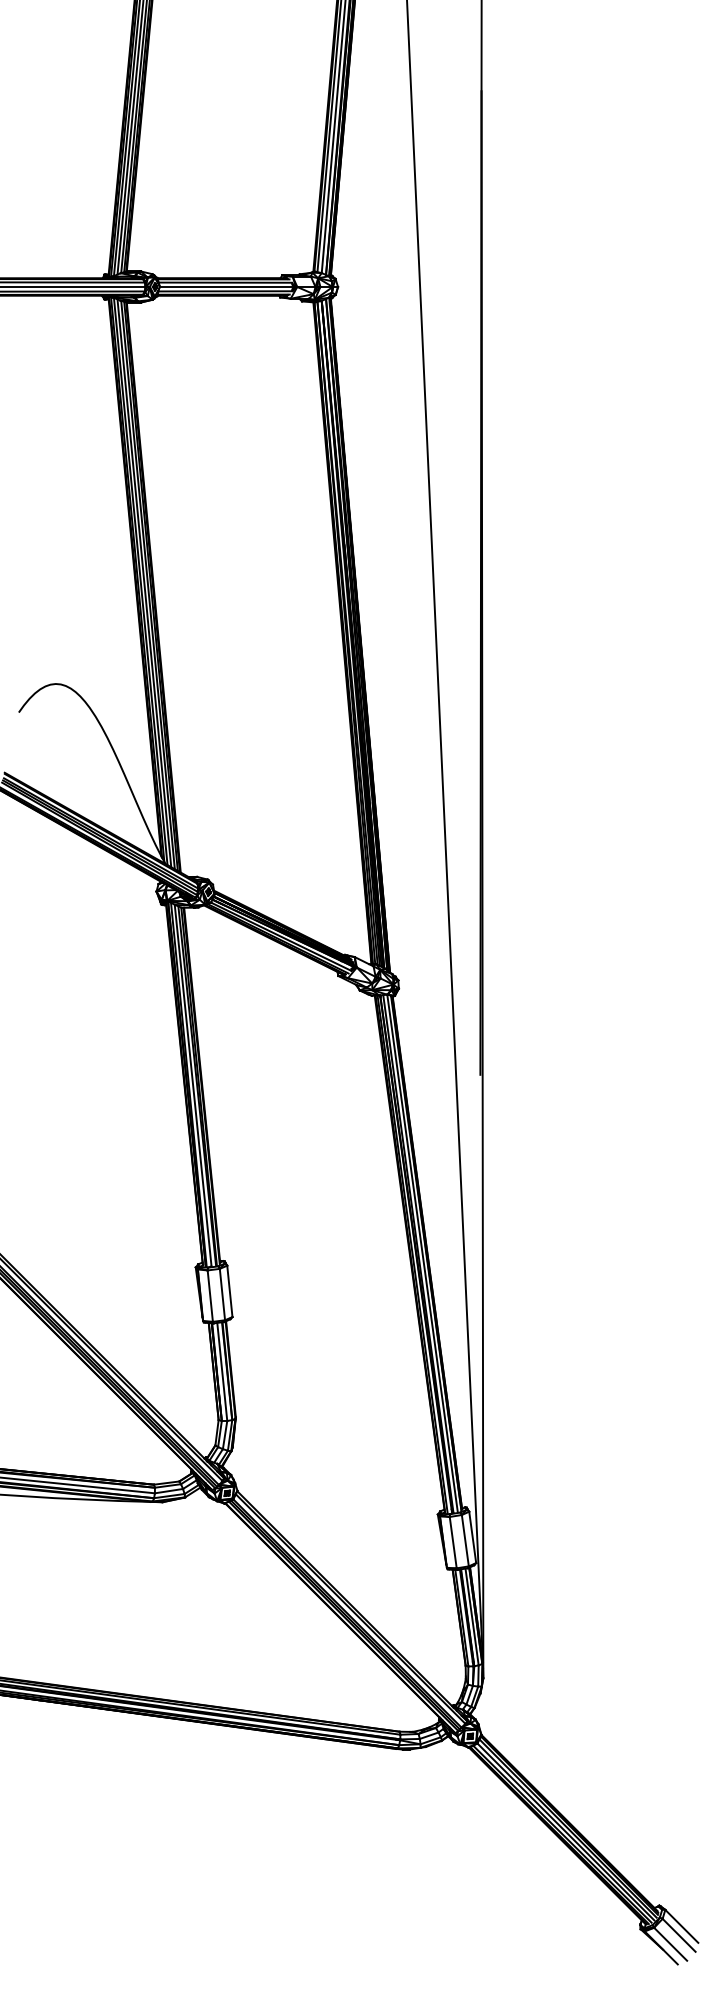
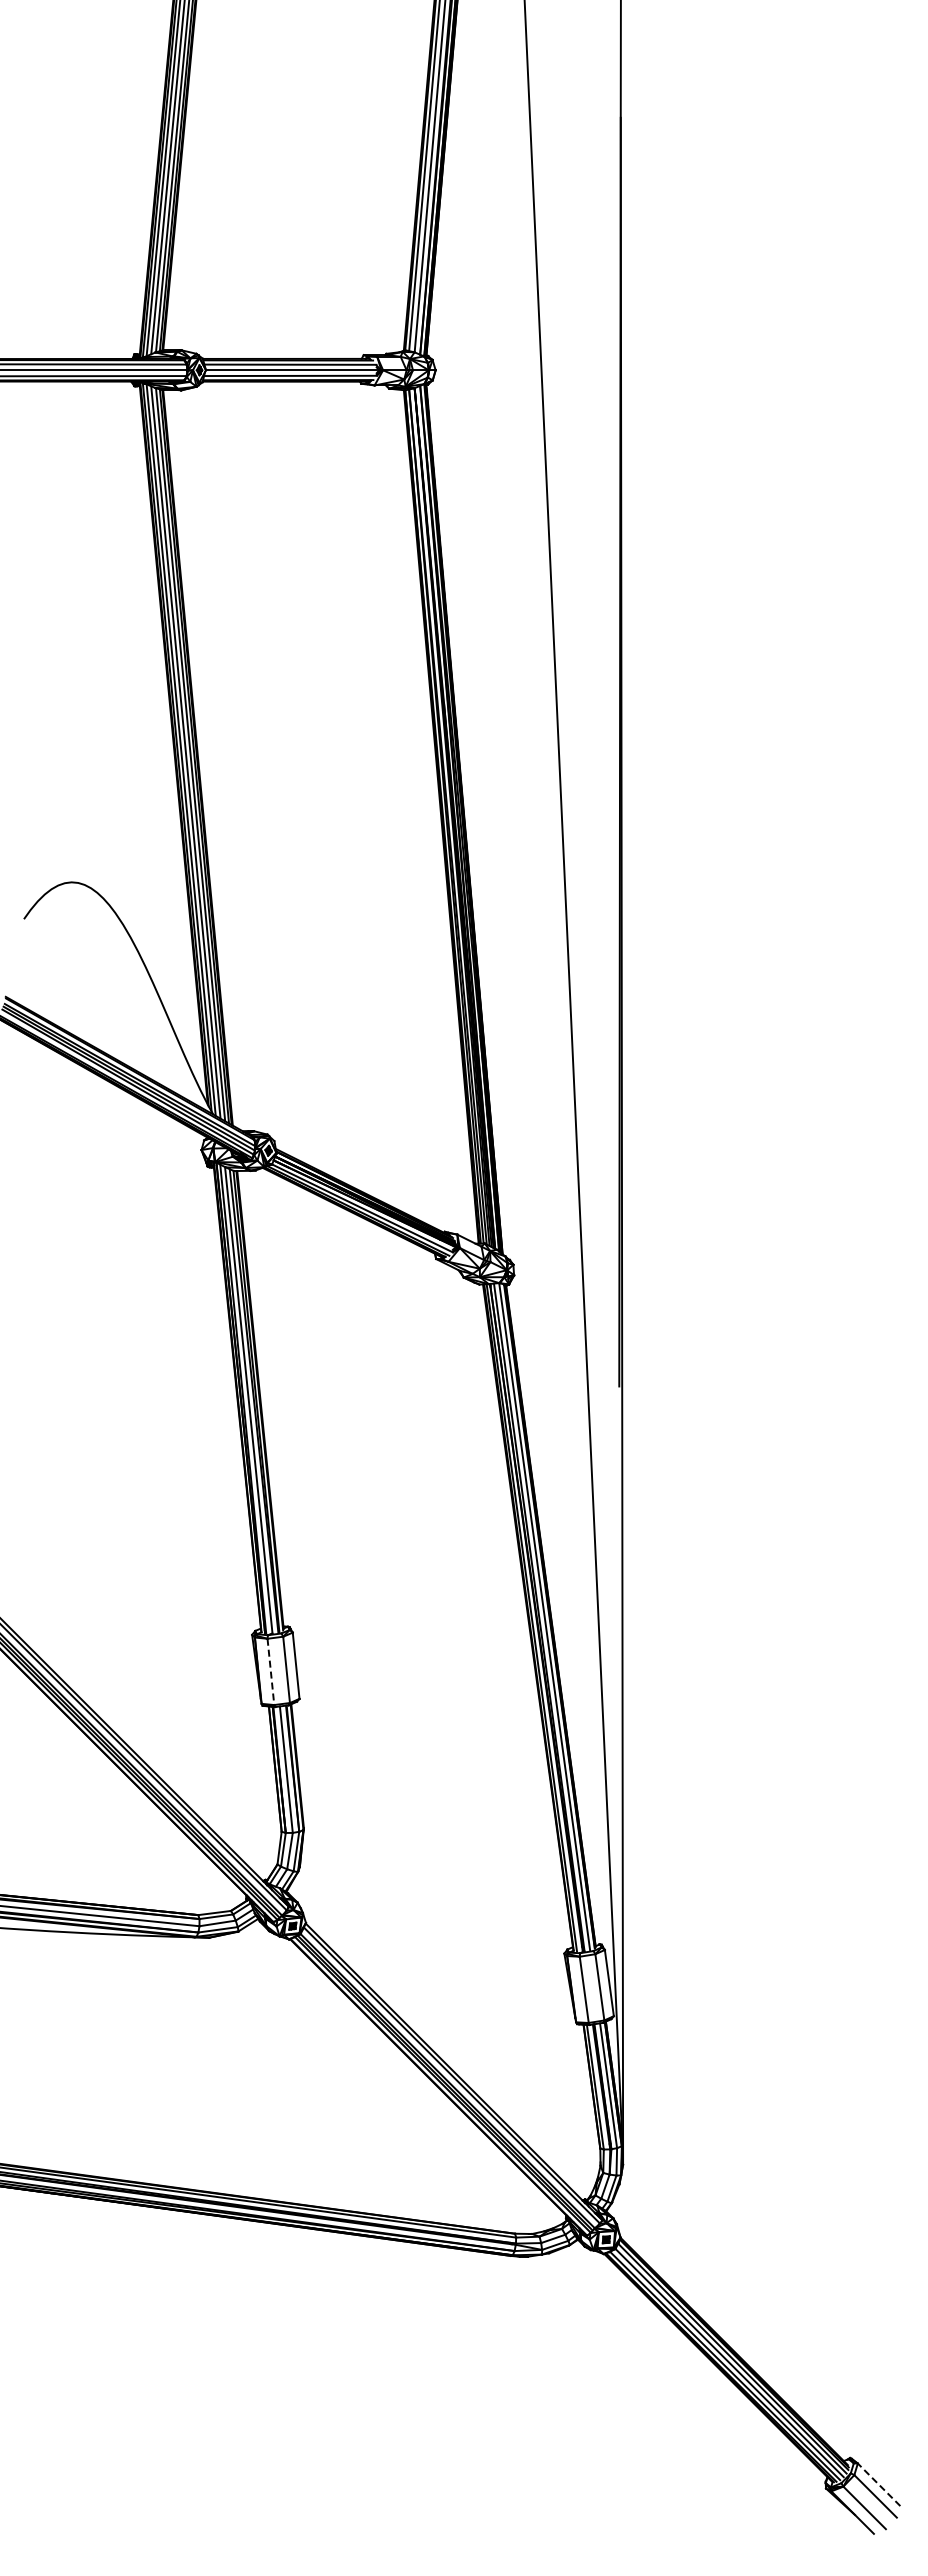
line: (209, 1296) -> (270, 1672), solid -> dashed
line: (681, 1926) -> (878, 2484), solid -> dashed

